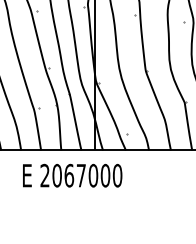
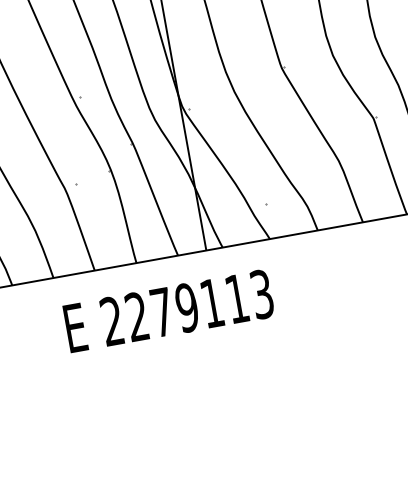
text: (87, 175) -> (199, 305), 2067000 -> 2279113

